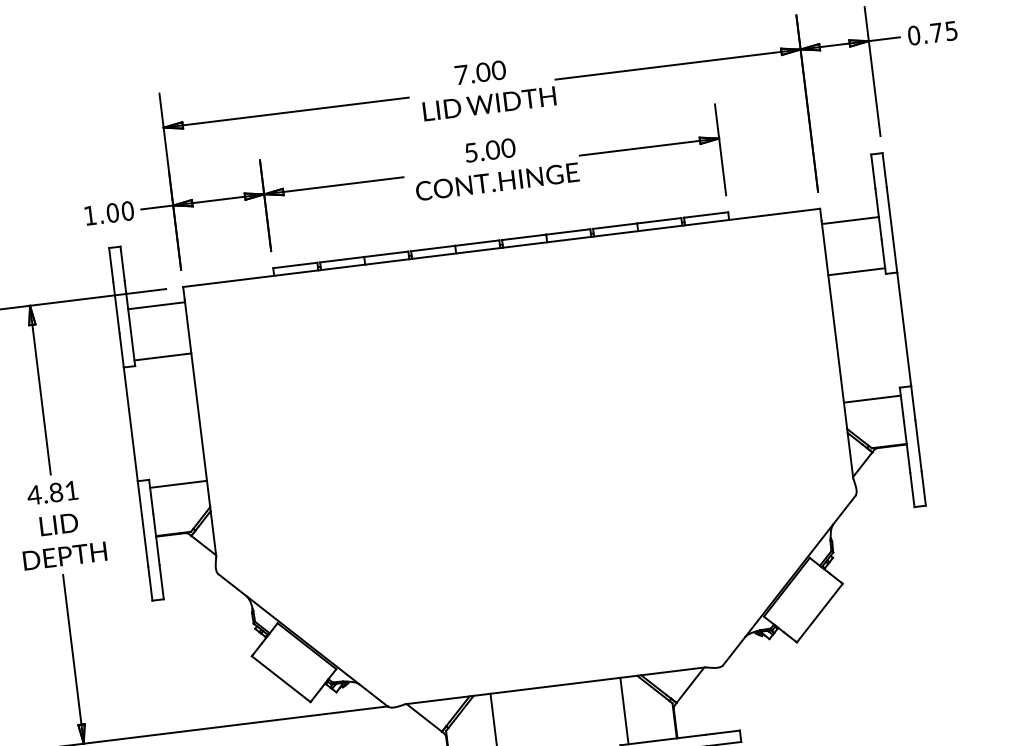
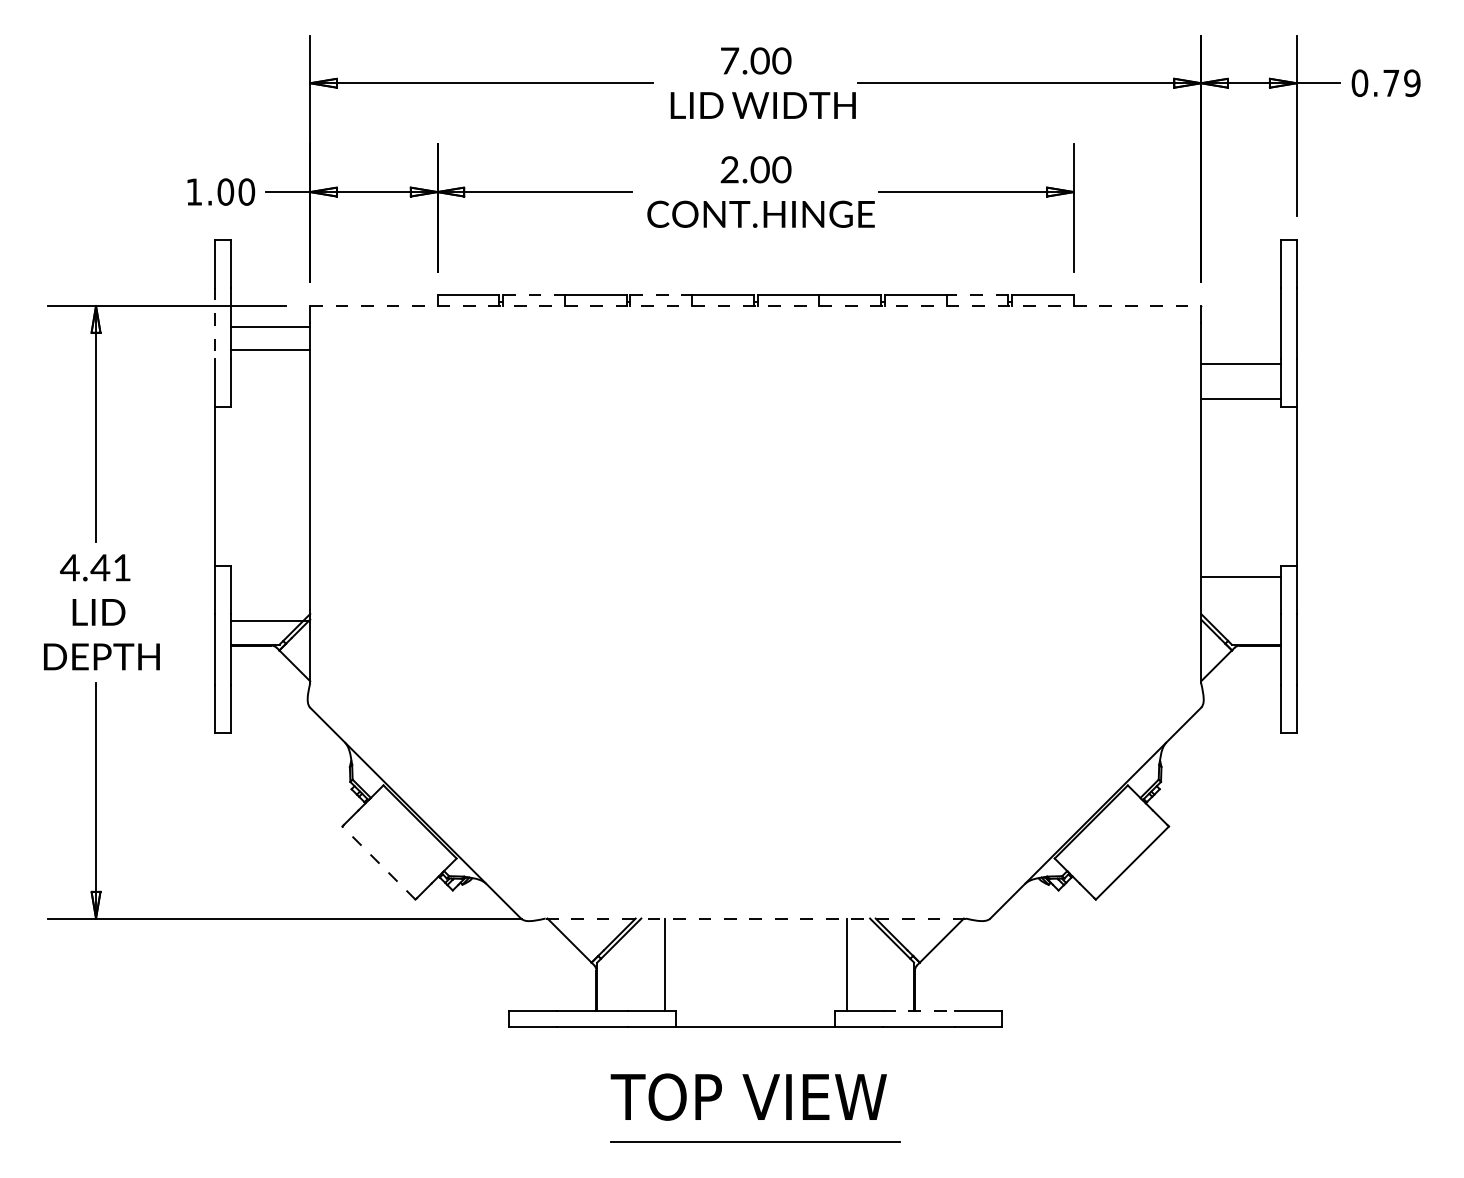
text: (951, 30) -> (1412, 82), 0.75 -> 0.79
text: (470, 152) -> (729, 169), 5.00 -> 2.00
line: (659, 220) -> (977, 295), solid -> dashed
line: (850, 220) -> (1240, 364), moved
line: (433, 248) -> (661, 295), solid -> dashed
line: (502, 248) -> (756, 306), solid -> dashed
line: (341, 259) -> (533, 295), solid -> dashed
line: (116, 307) -> (214, 323), solid -> dashed
line: (162, 356) -> (270, 349), moved
line: (178, 484) -> (270, 621), moved
text: (56, 492) -> (100, 567), 4.81 -> 4.41
line: (280, 679) -> (378, 863), solid -> dashed
line: (555, 685) -> (755, 918), solid -> dashed
line: (679, 737) -> (918, 1011), solid -> dashed

